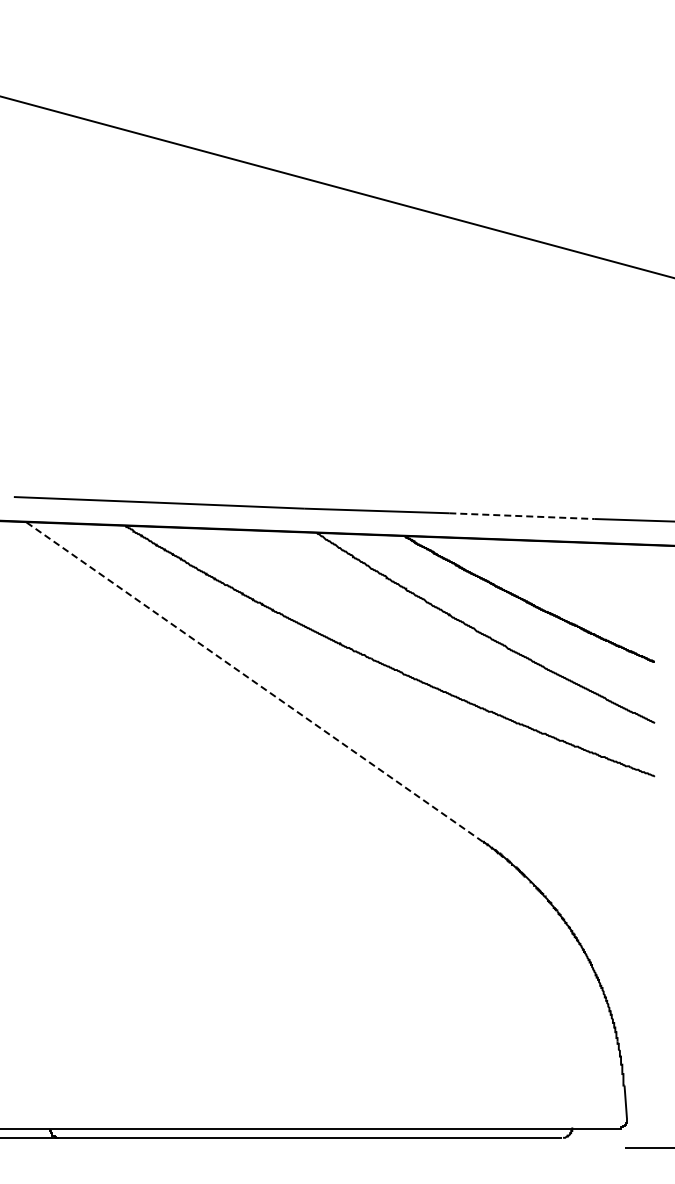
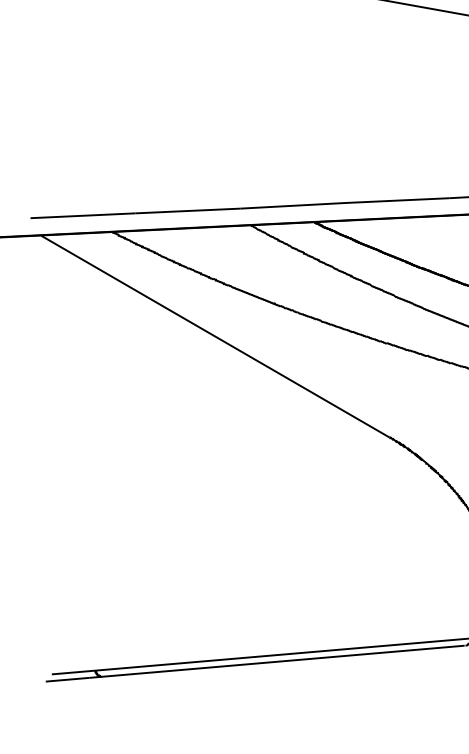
line: (521, 516) -> (397, 200), dashed -> solid
line: (255, 682) -> (215, 336), dashed -> solid

